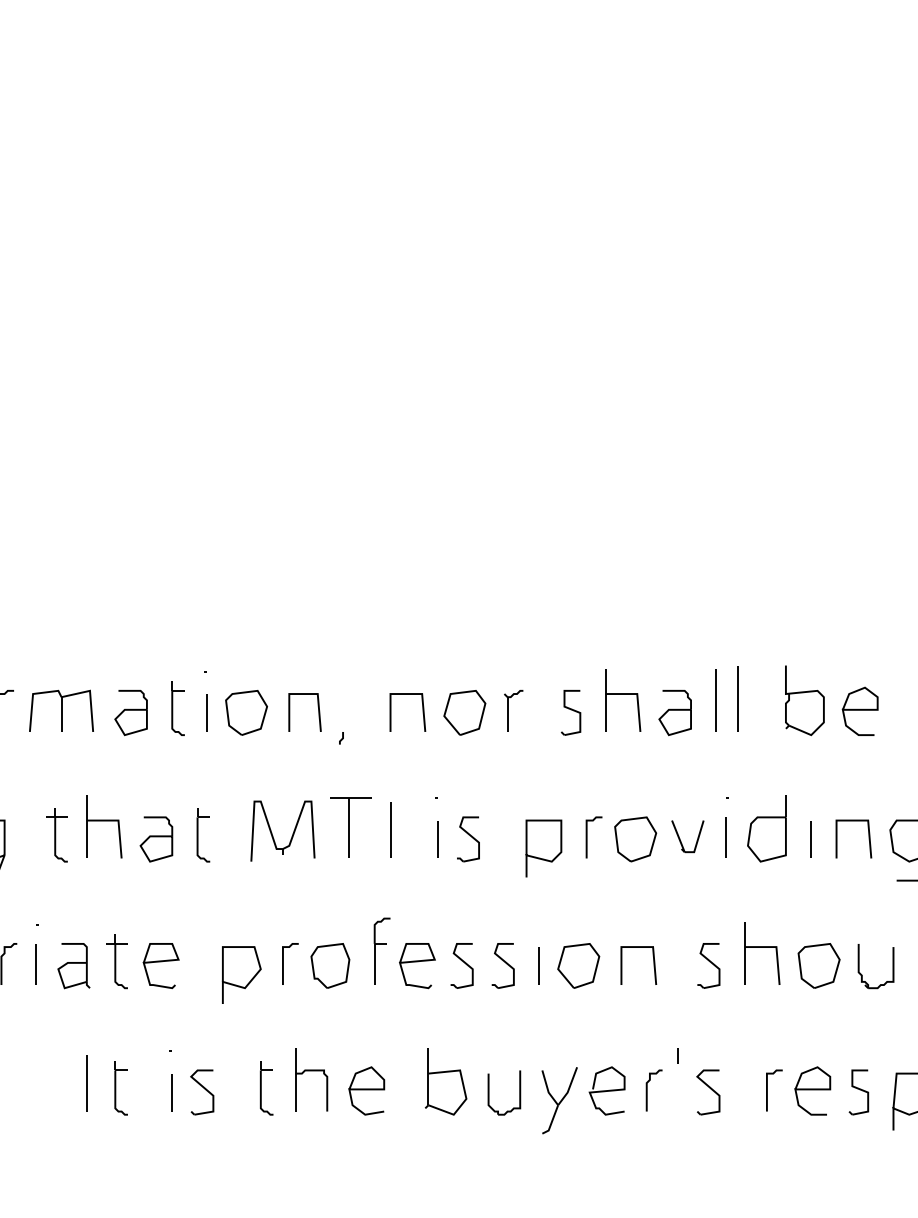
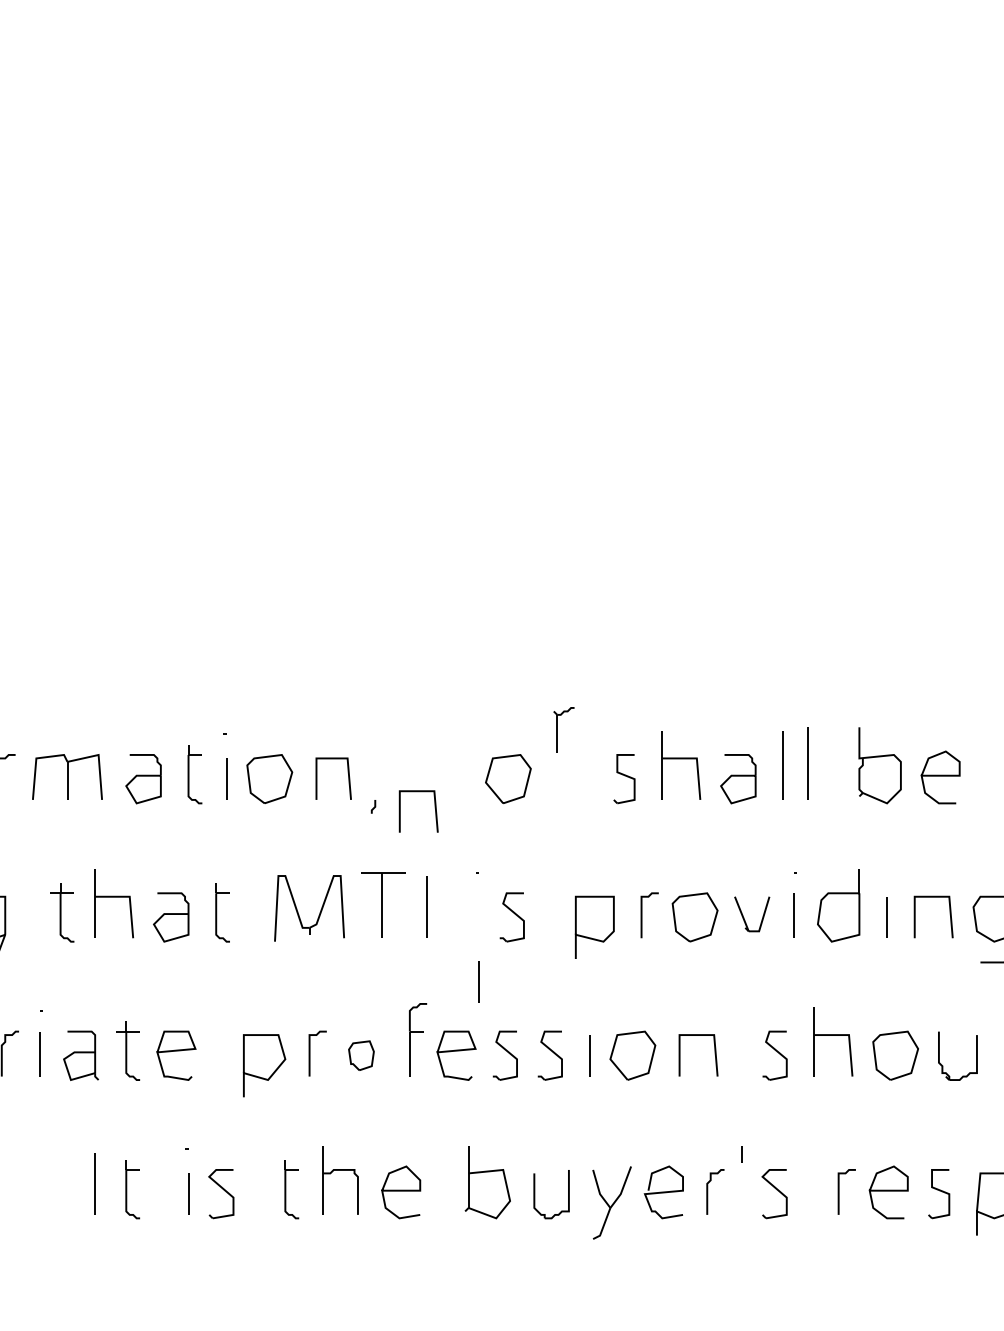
part: (513, 710) -> (563, 729), moved
line: (422, 712) -> (434, 811), moved
line: (437, 839) -> (478, 981), moved
part: (330, 965) -> (361, 1055), size x0.6

